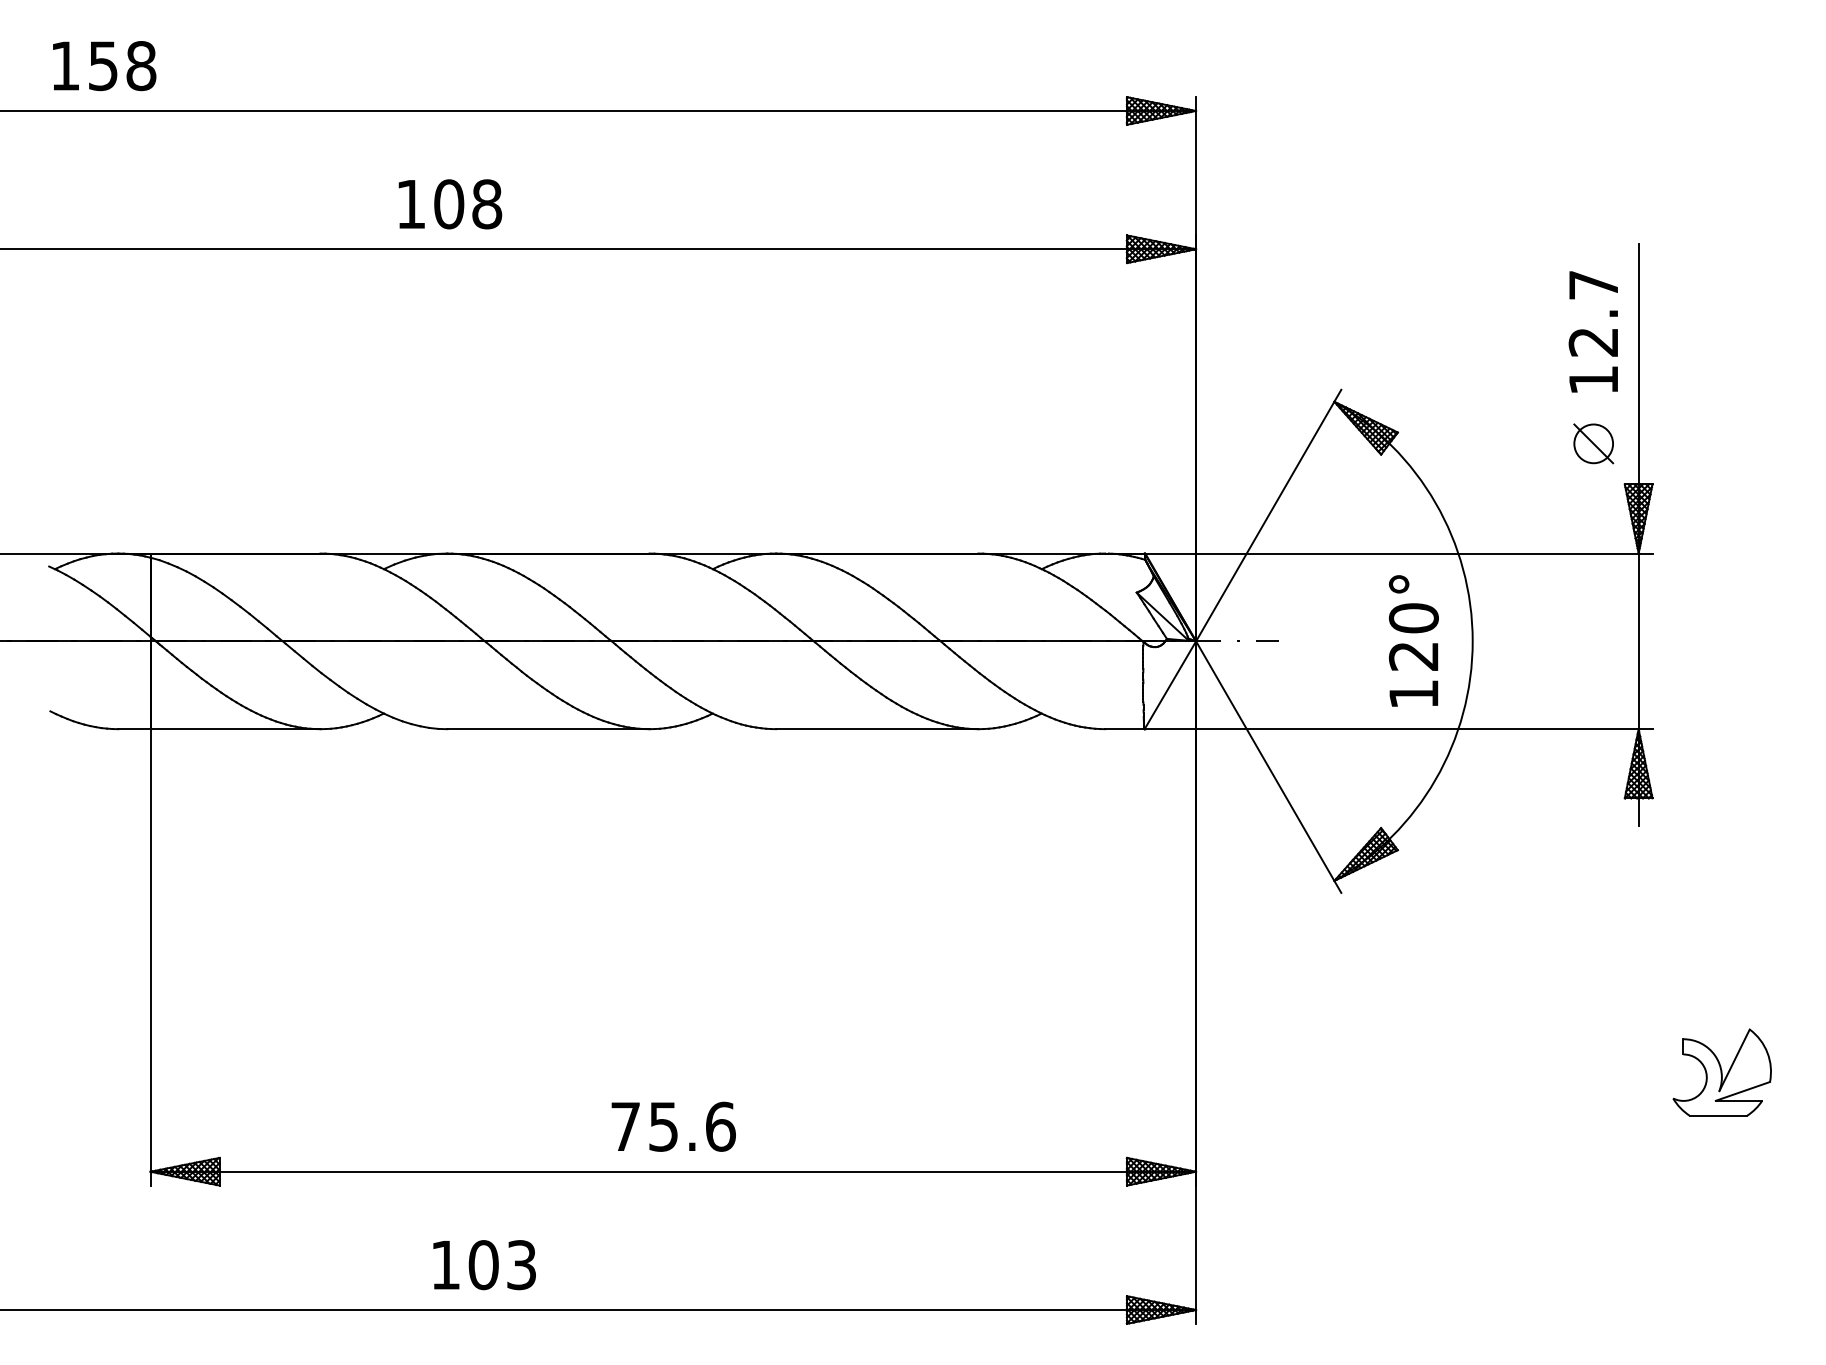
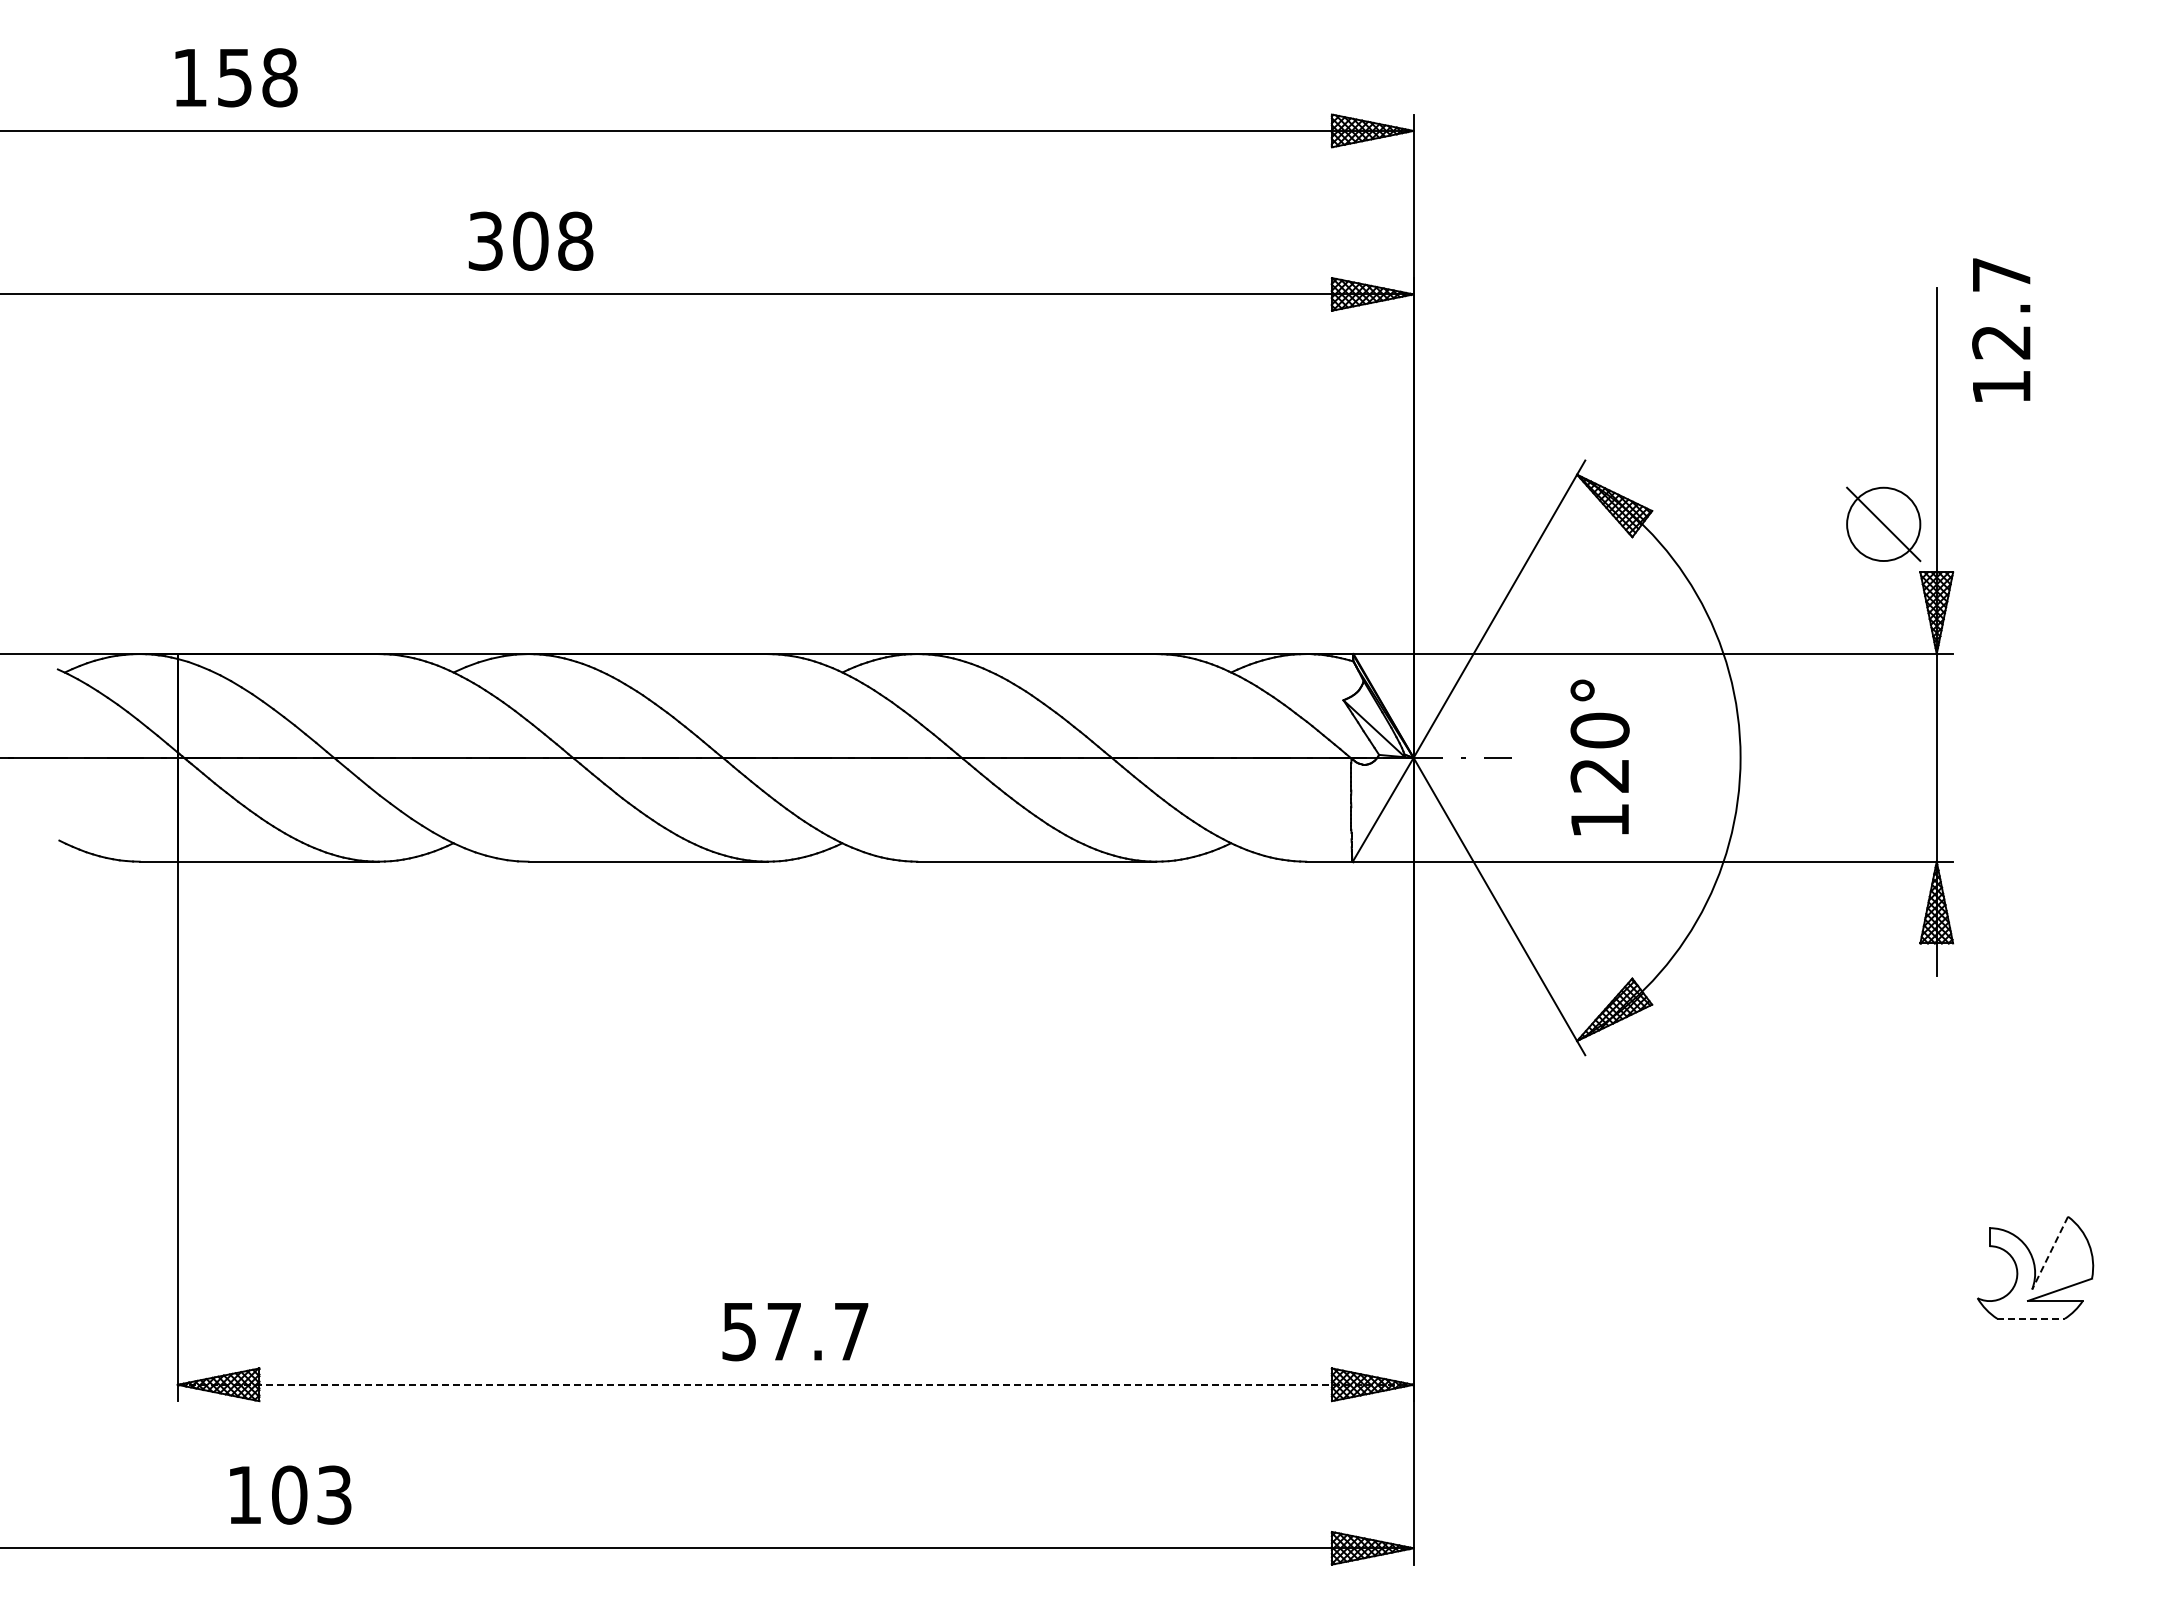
text: (104, 65) -> (236, 77), moved
text: (410, 203) -> (485, 240), 108 -> 308
text: (1593, 331) -> (2001, 329), moved
part: (1593, 443) -> (1883, 524), size x1.6
text: (1413, 641) -> (1599, 757), moved
line: (1734, 1060) -> (2050, 1253), solid -> dashed
line: (1718, 1115) -> (2031, 1318), solid -> dashed
text: (673, 1126) -> (795, 1331), 75.6 -> 57.7
line: (673, 1171) -> (795, 1384), solid -> dashed
text: (484, 1264) -> (290, 1494), moved

